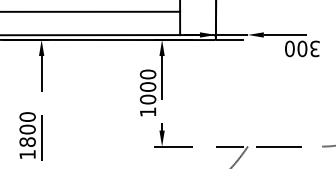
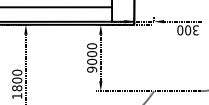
text: (148, 111) -> (92, 69), 1000 -> 9000

